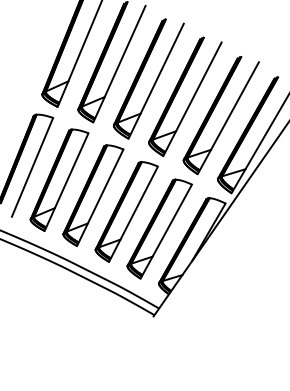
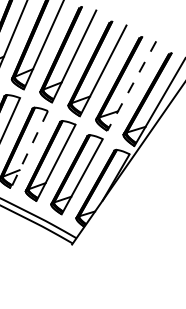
line: (228, 118) -> (131, 86), solid -> dashed
line: (100, 197) -> (29, 149), solid -> dashed

